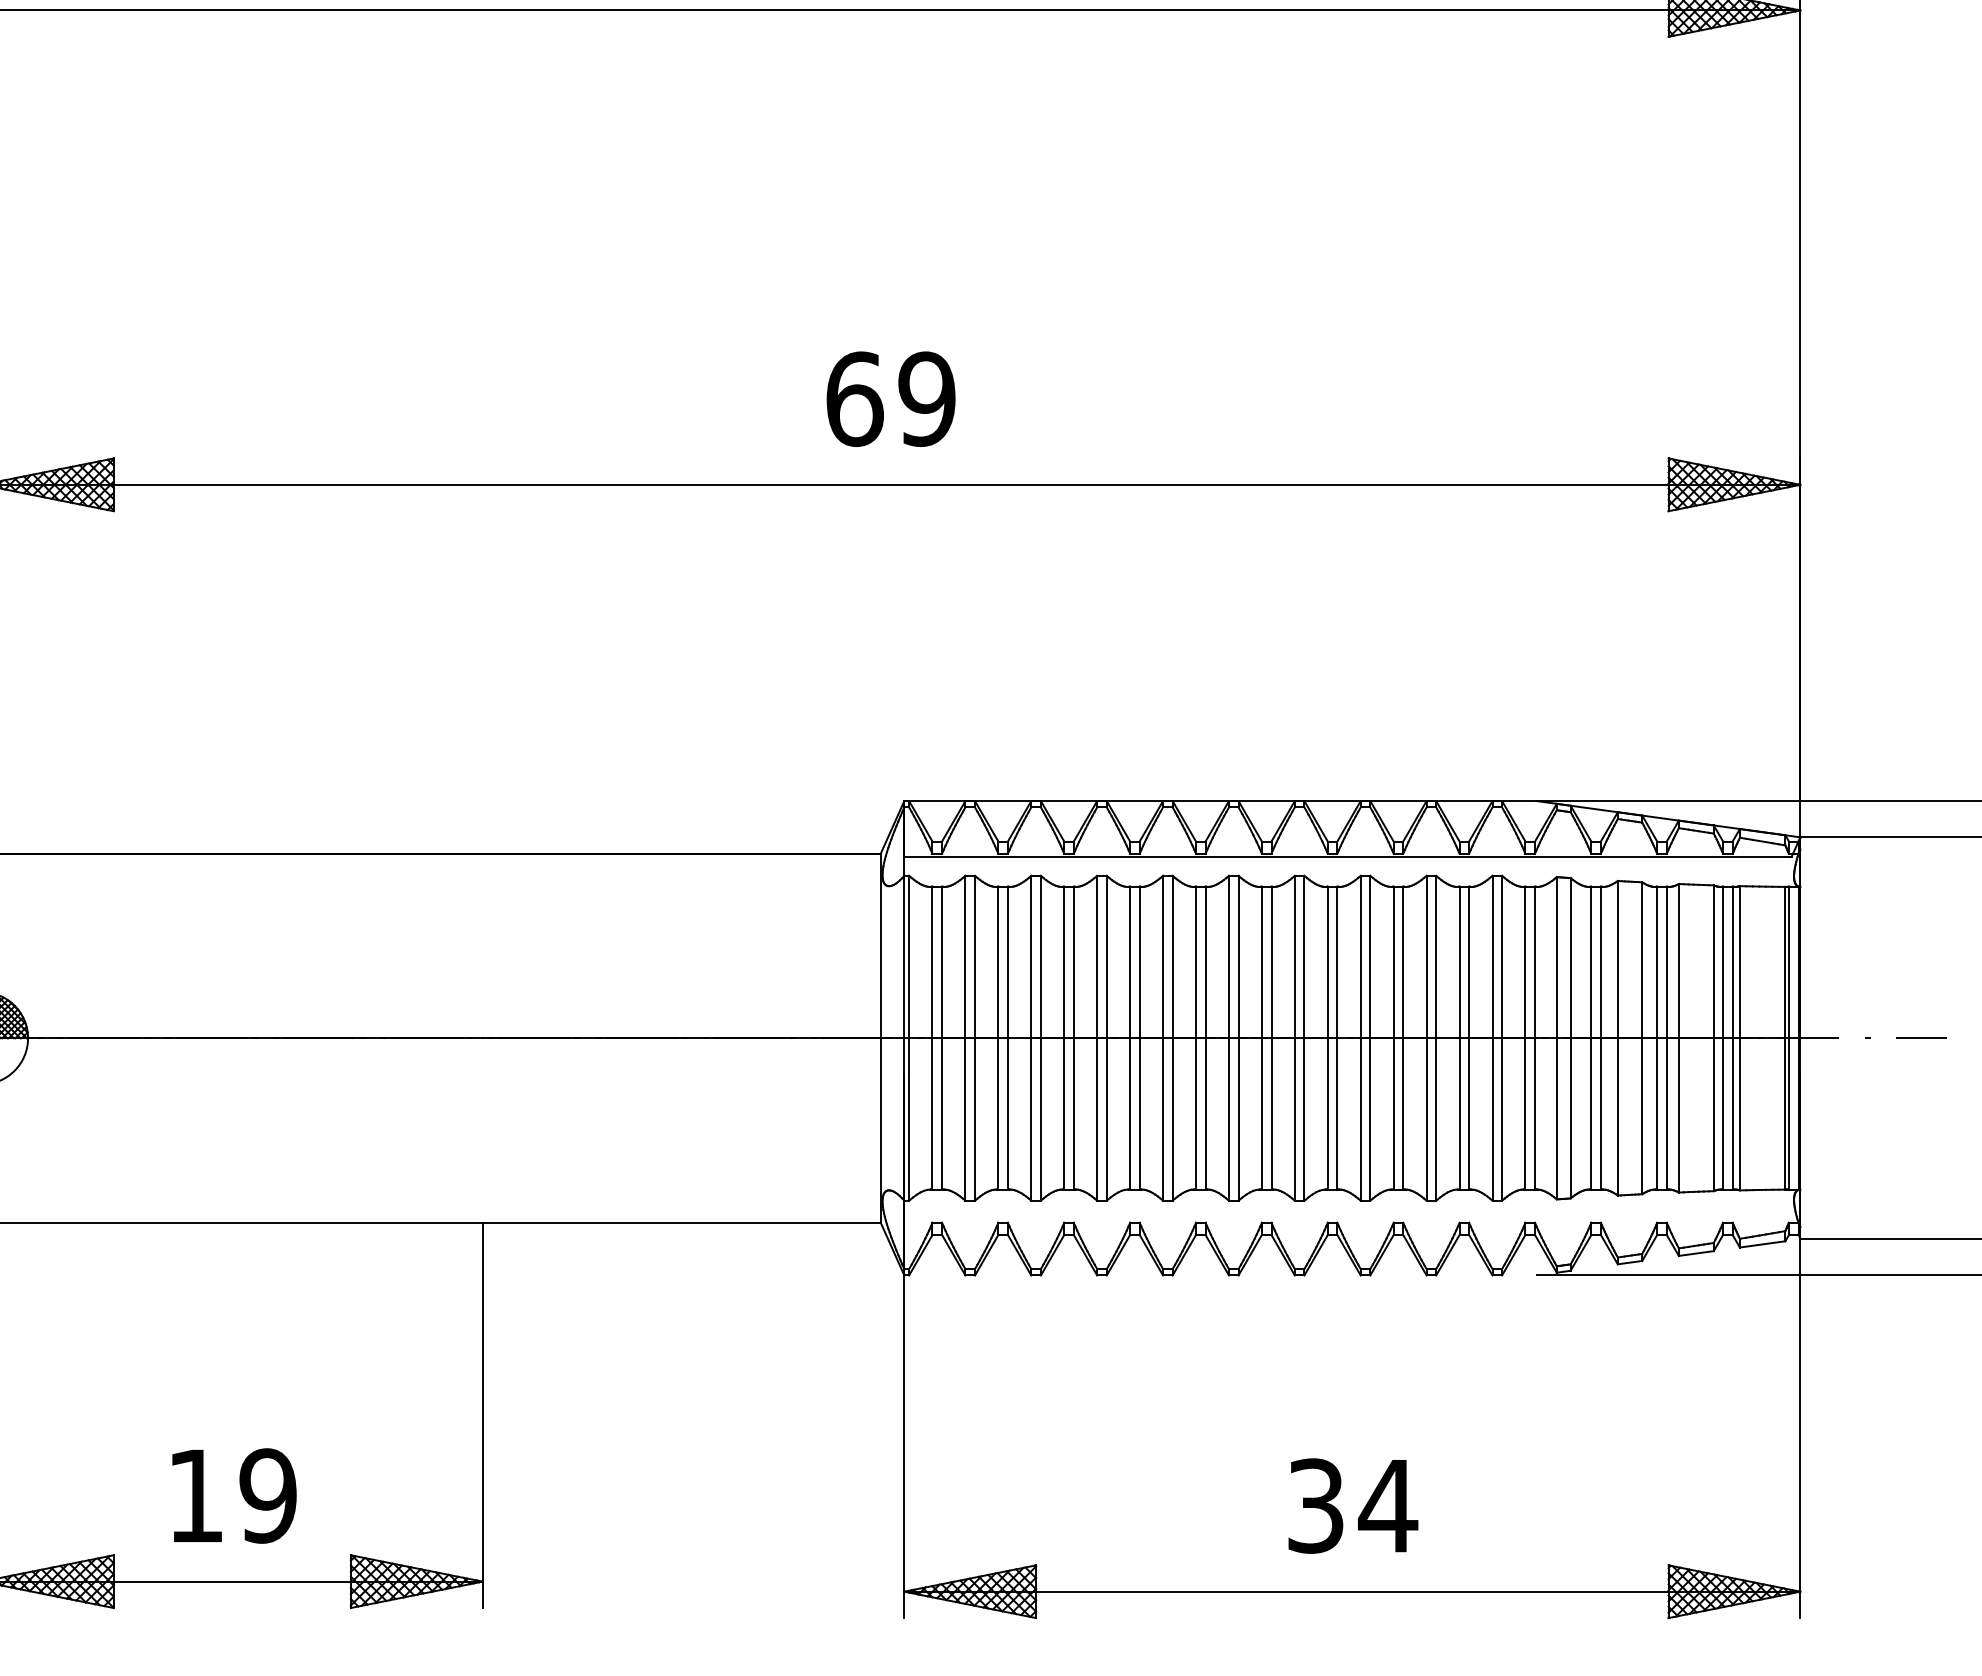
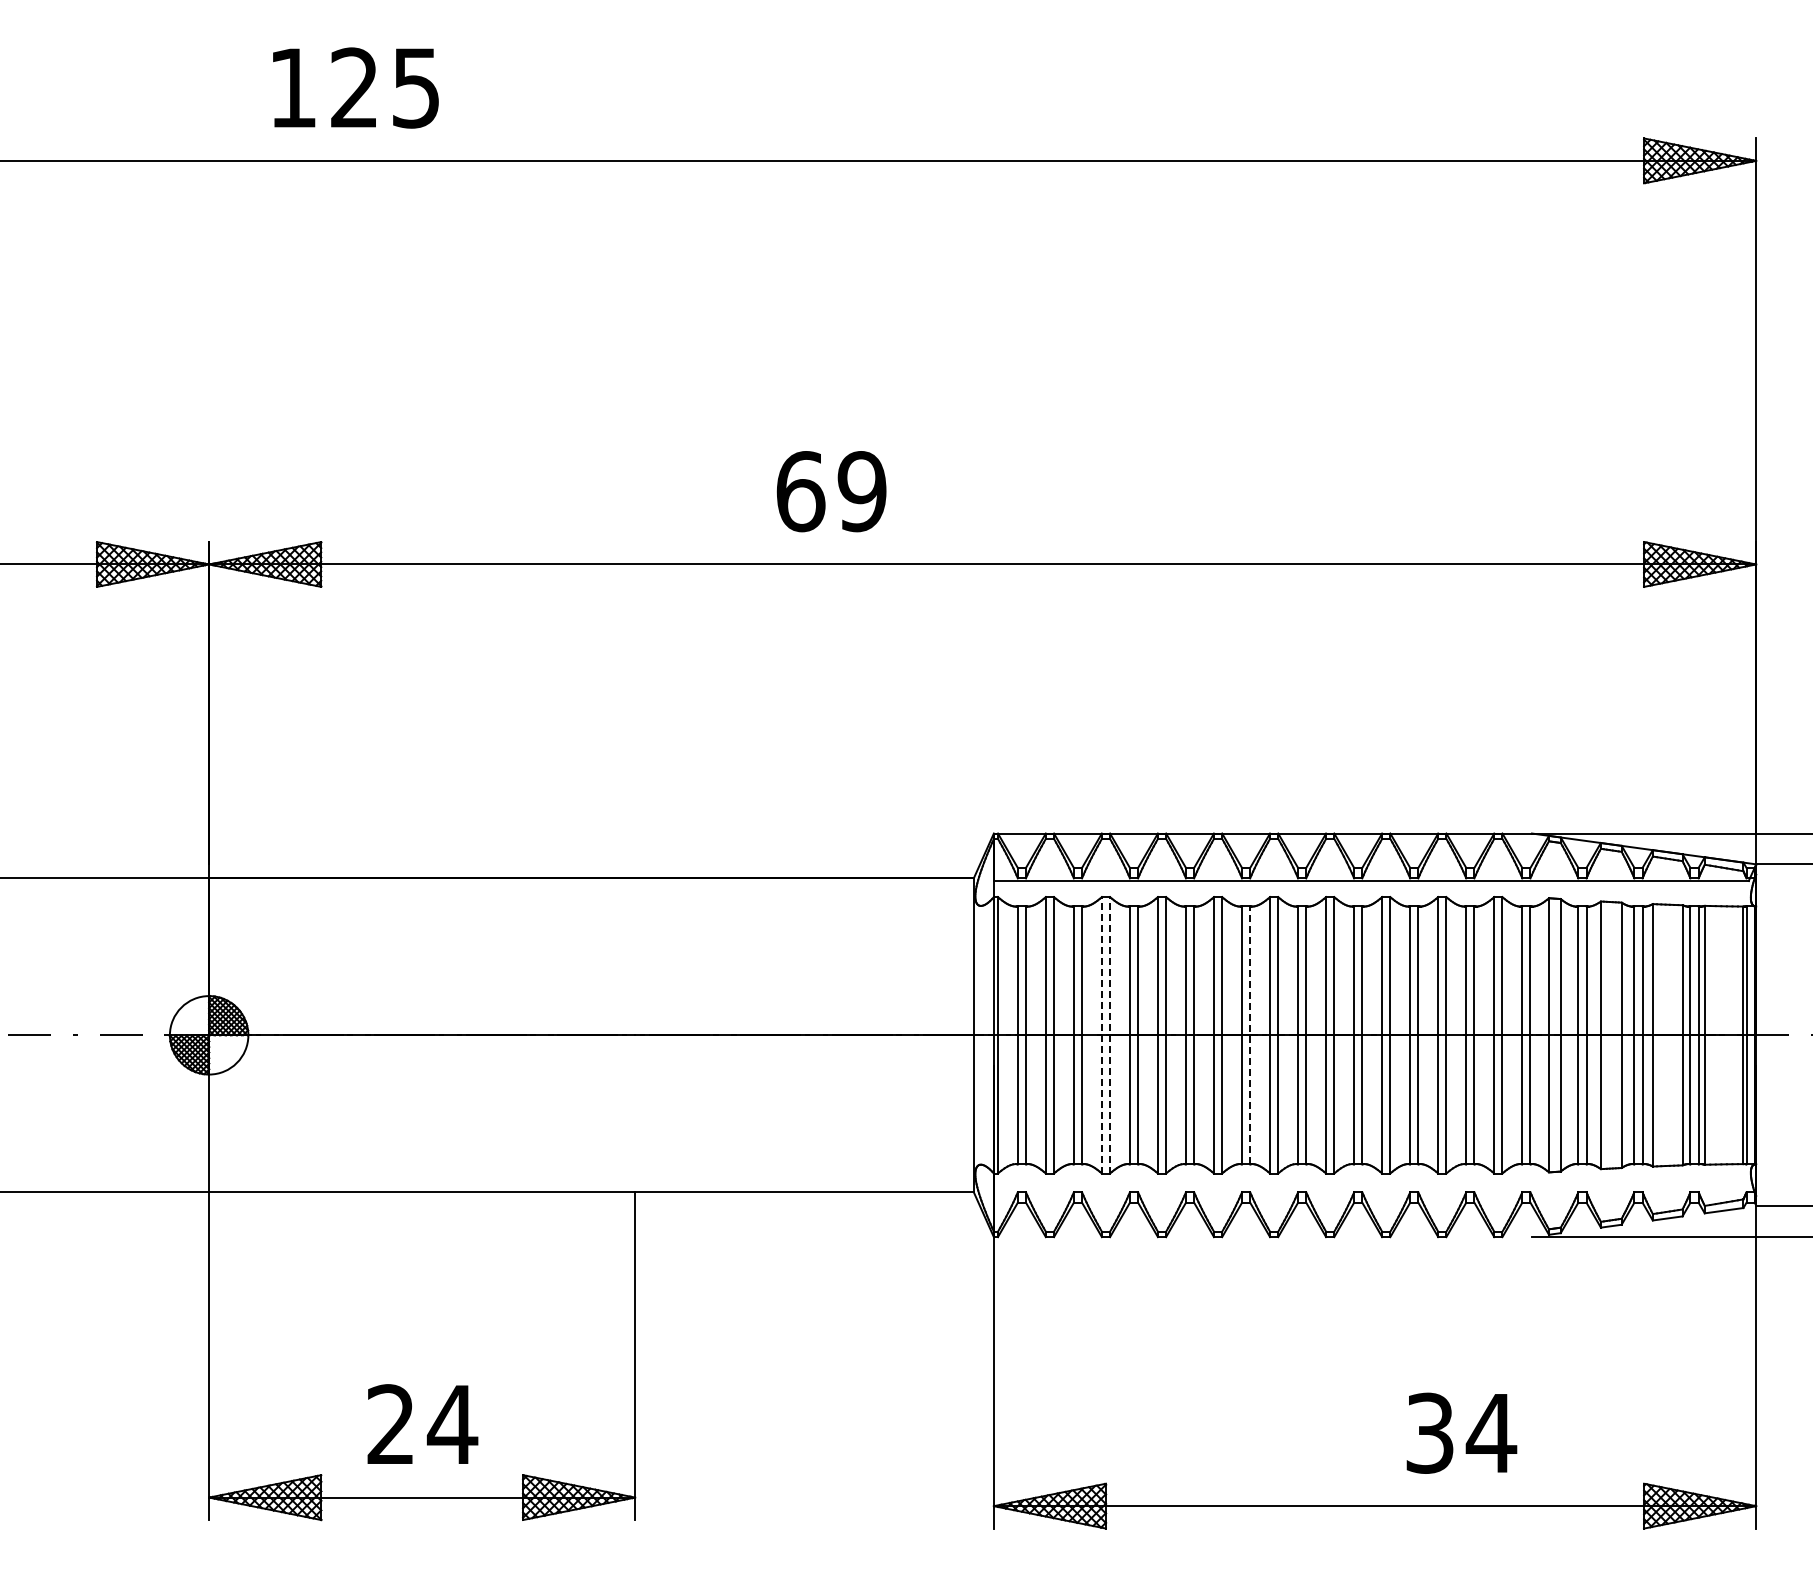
text: (890, 399) -> (831, 491), moved
line: (1030, 1037) -> (1101, 1034), solid -> dashed
line: (1041, 1037) -> (1110, 1034), solid -> dashed
line: (1205, 1037) -> (1250, 1034), solid -> dashed
text: (232, 1495) -> (422, 1424), 19 -> 24
text: (1352, 1505) -> (1461, 1432), moved

